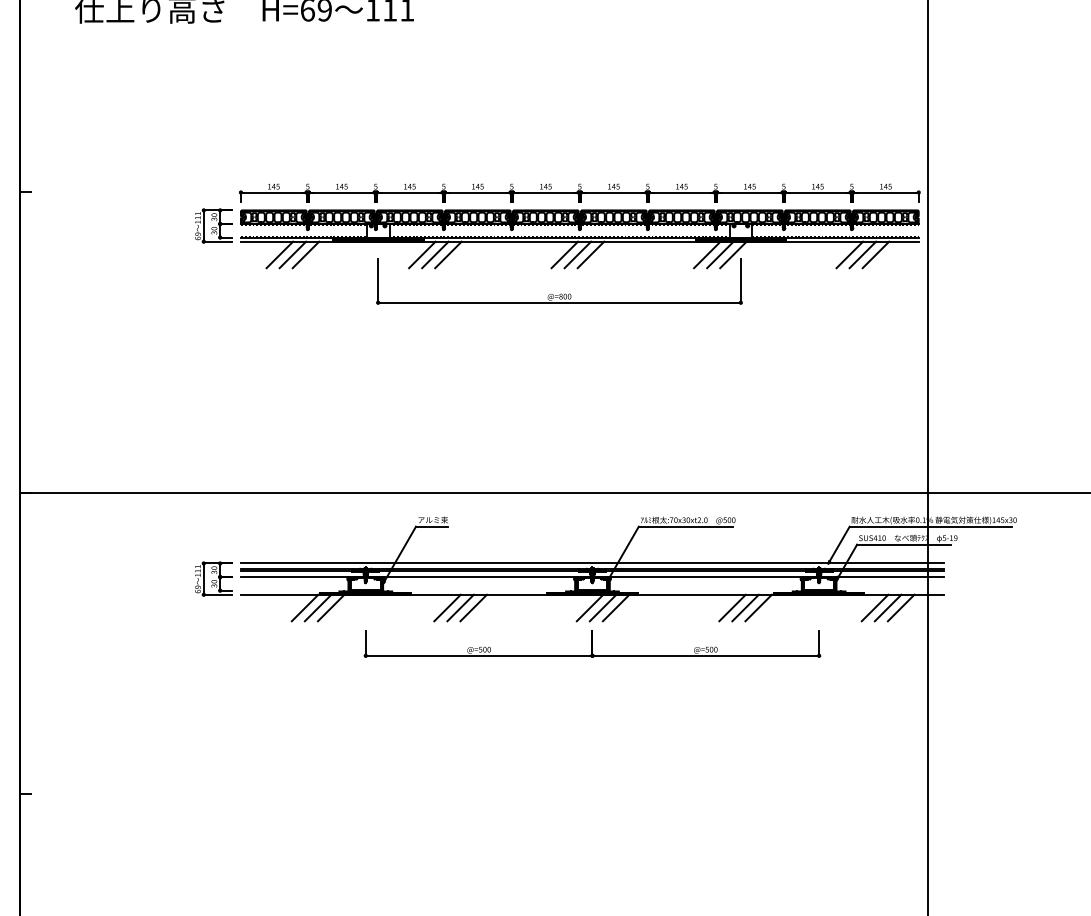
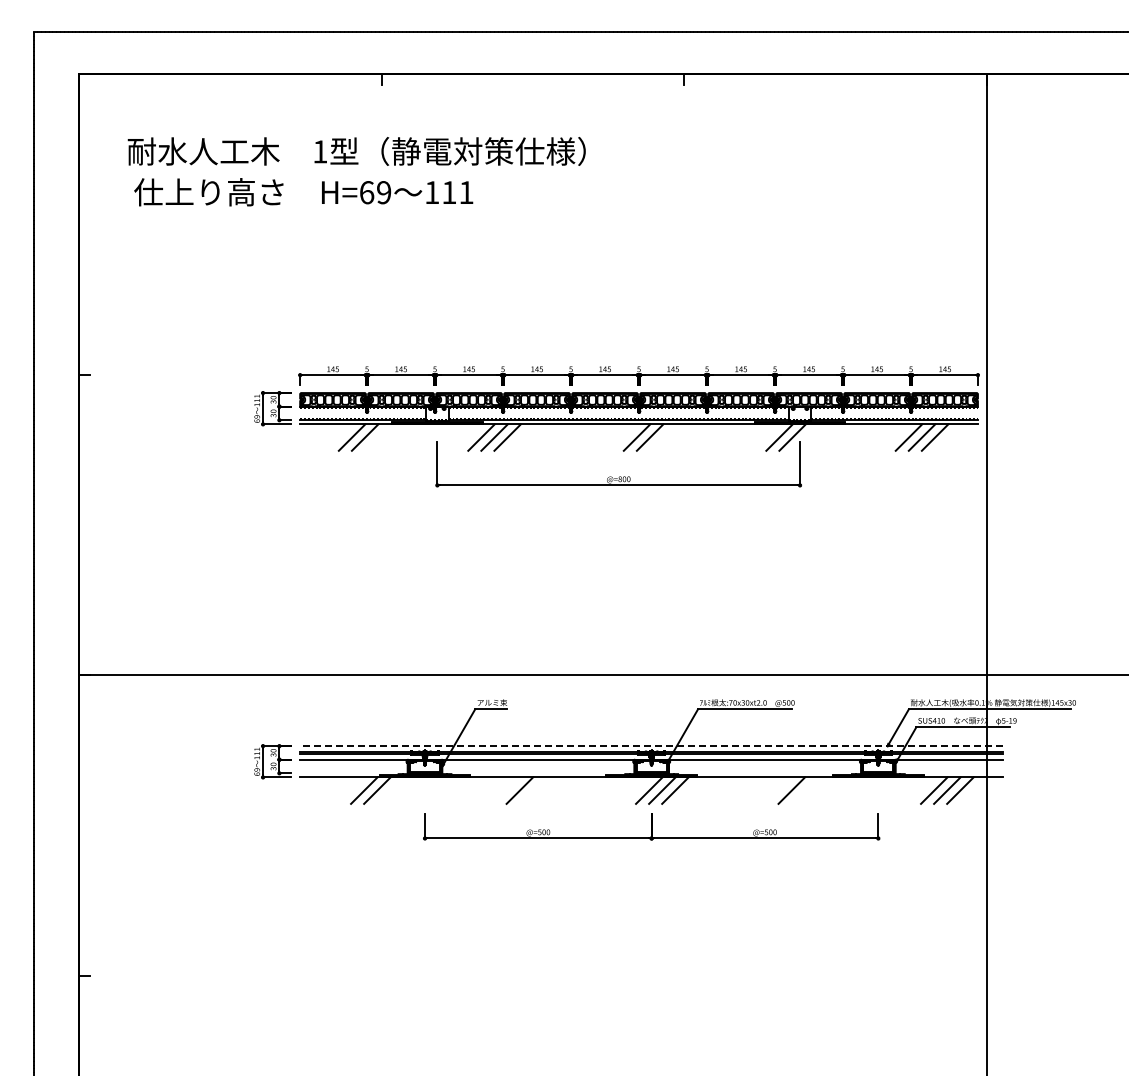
line: (279, 254) -> (338, 437), removed
line: (564, 254) -> (623, 437), removed
line: (707, 254) -> (766, 437), removed
line: (592, 563) -> (651, 746), solid -> dashed
line: (331, 607) -> (390, 790), removed
line: (447, 607) -> (506, 790), removed
line: (473, 607) -> (532, 790), removed
line: (745, 607) -> (804, 790), removed
line: (758, 607) -> (817, 790), removed

